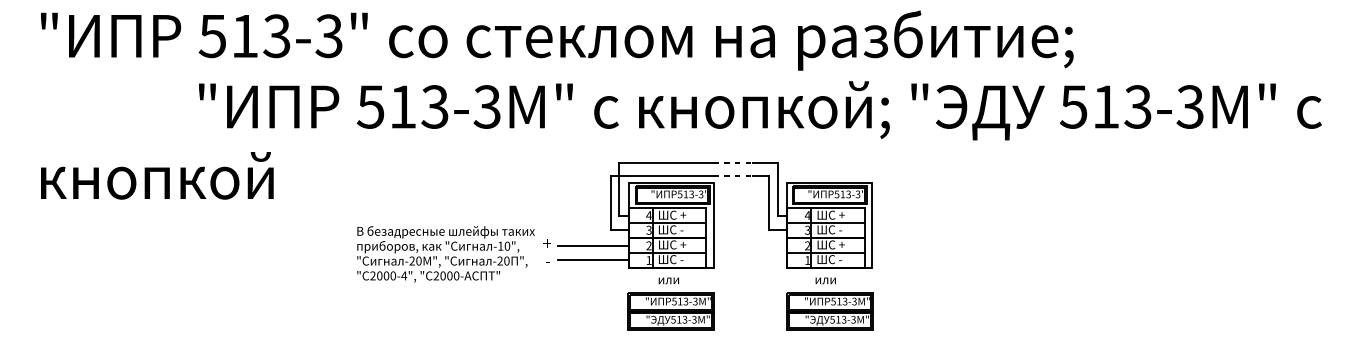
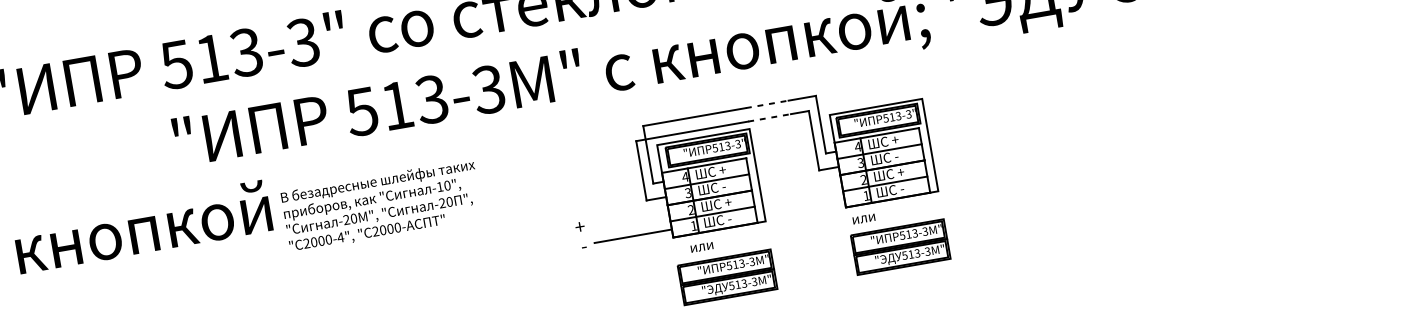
line: (592, 245) -> (629, 220), removed
text: (445, 254) -> (381, 206), moved
text: (668, 280) -> (701, 247), moved
text: (825, 280) -> (863, 218), moved

